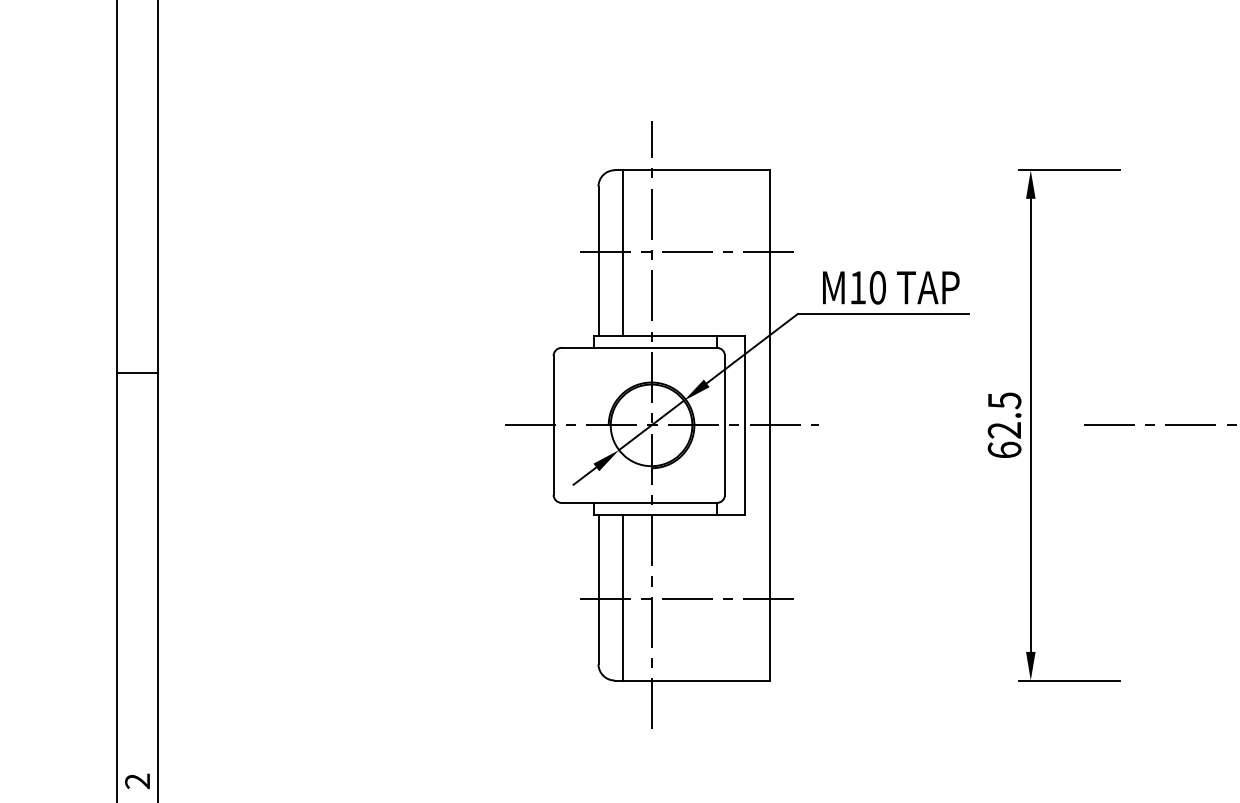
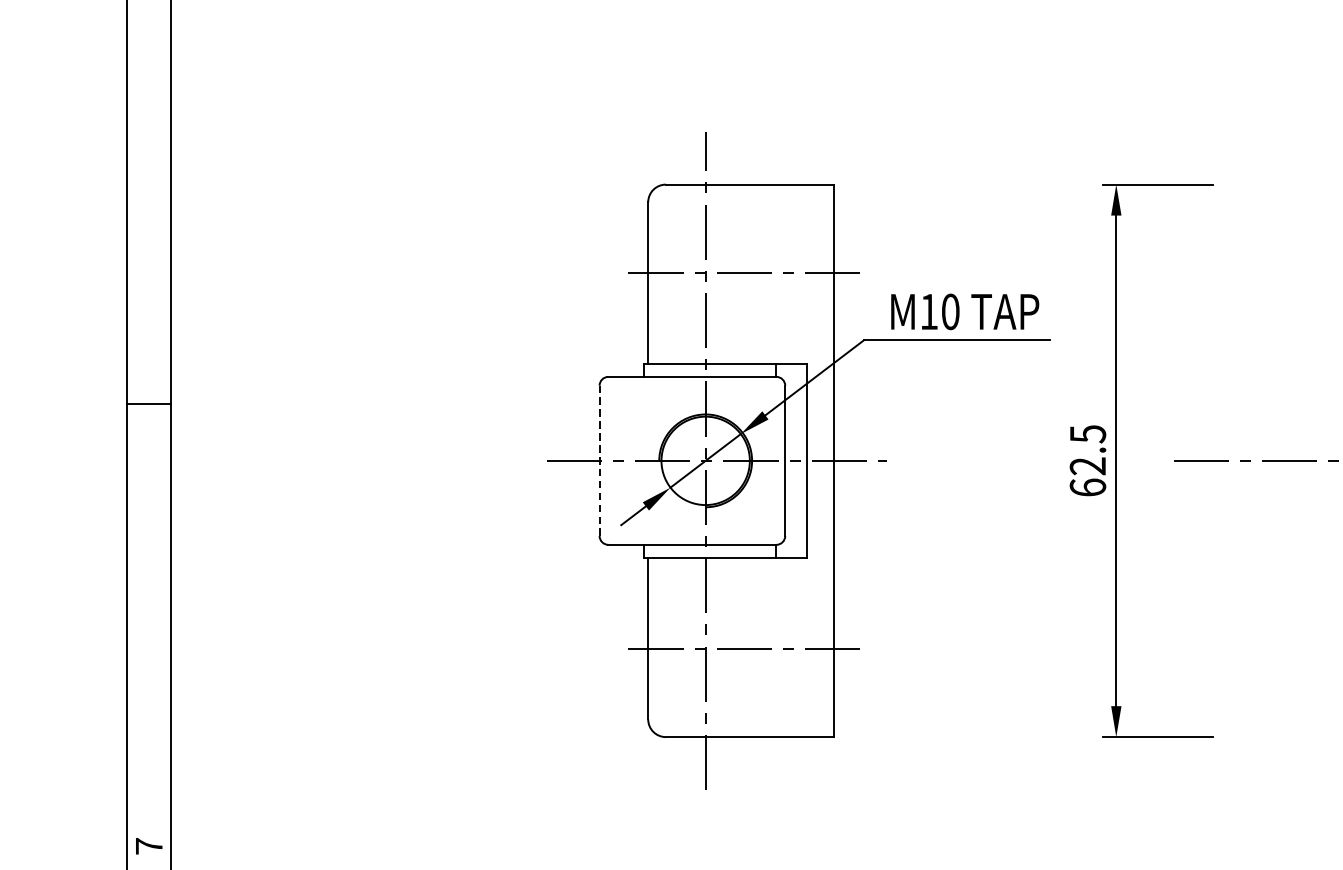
line: (622, 252) -> (674, 273), removed
line: (553, 424) -> (599, 459), solid -> dashed
line: (622, 597) -> (674, 647), removed
text: (137, 781) -> (149, 846), 2 -> 7

